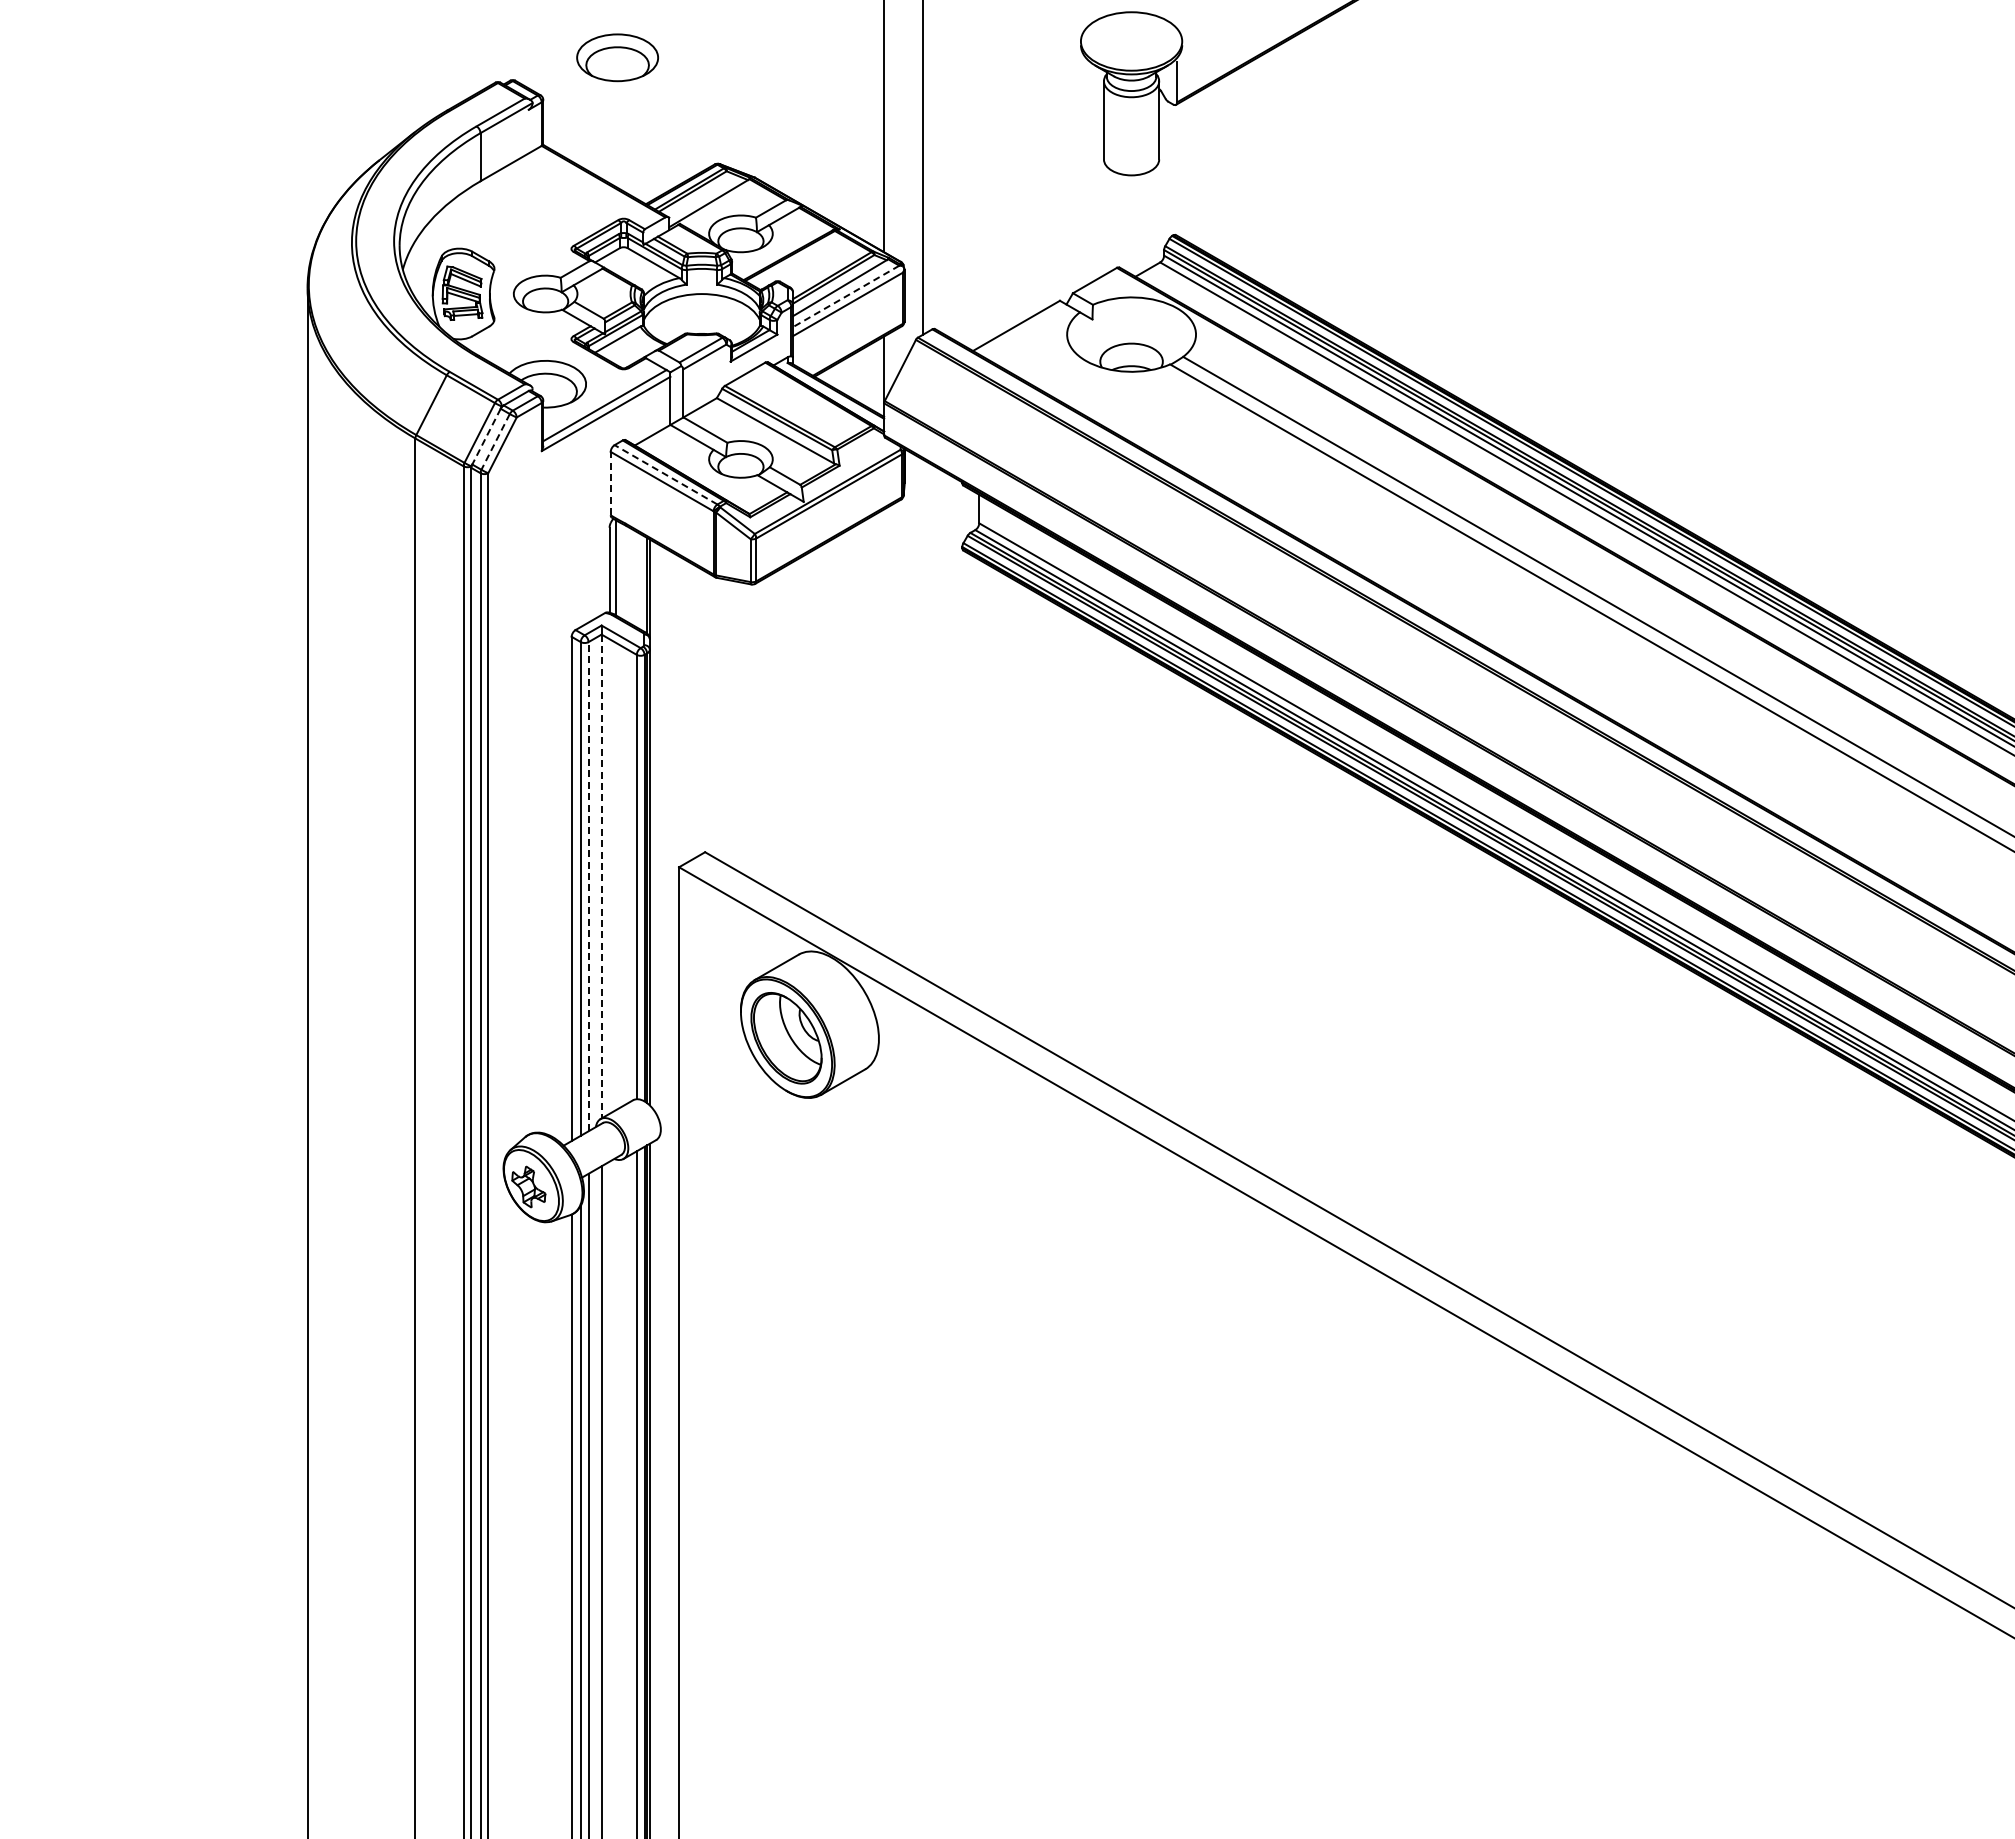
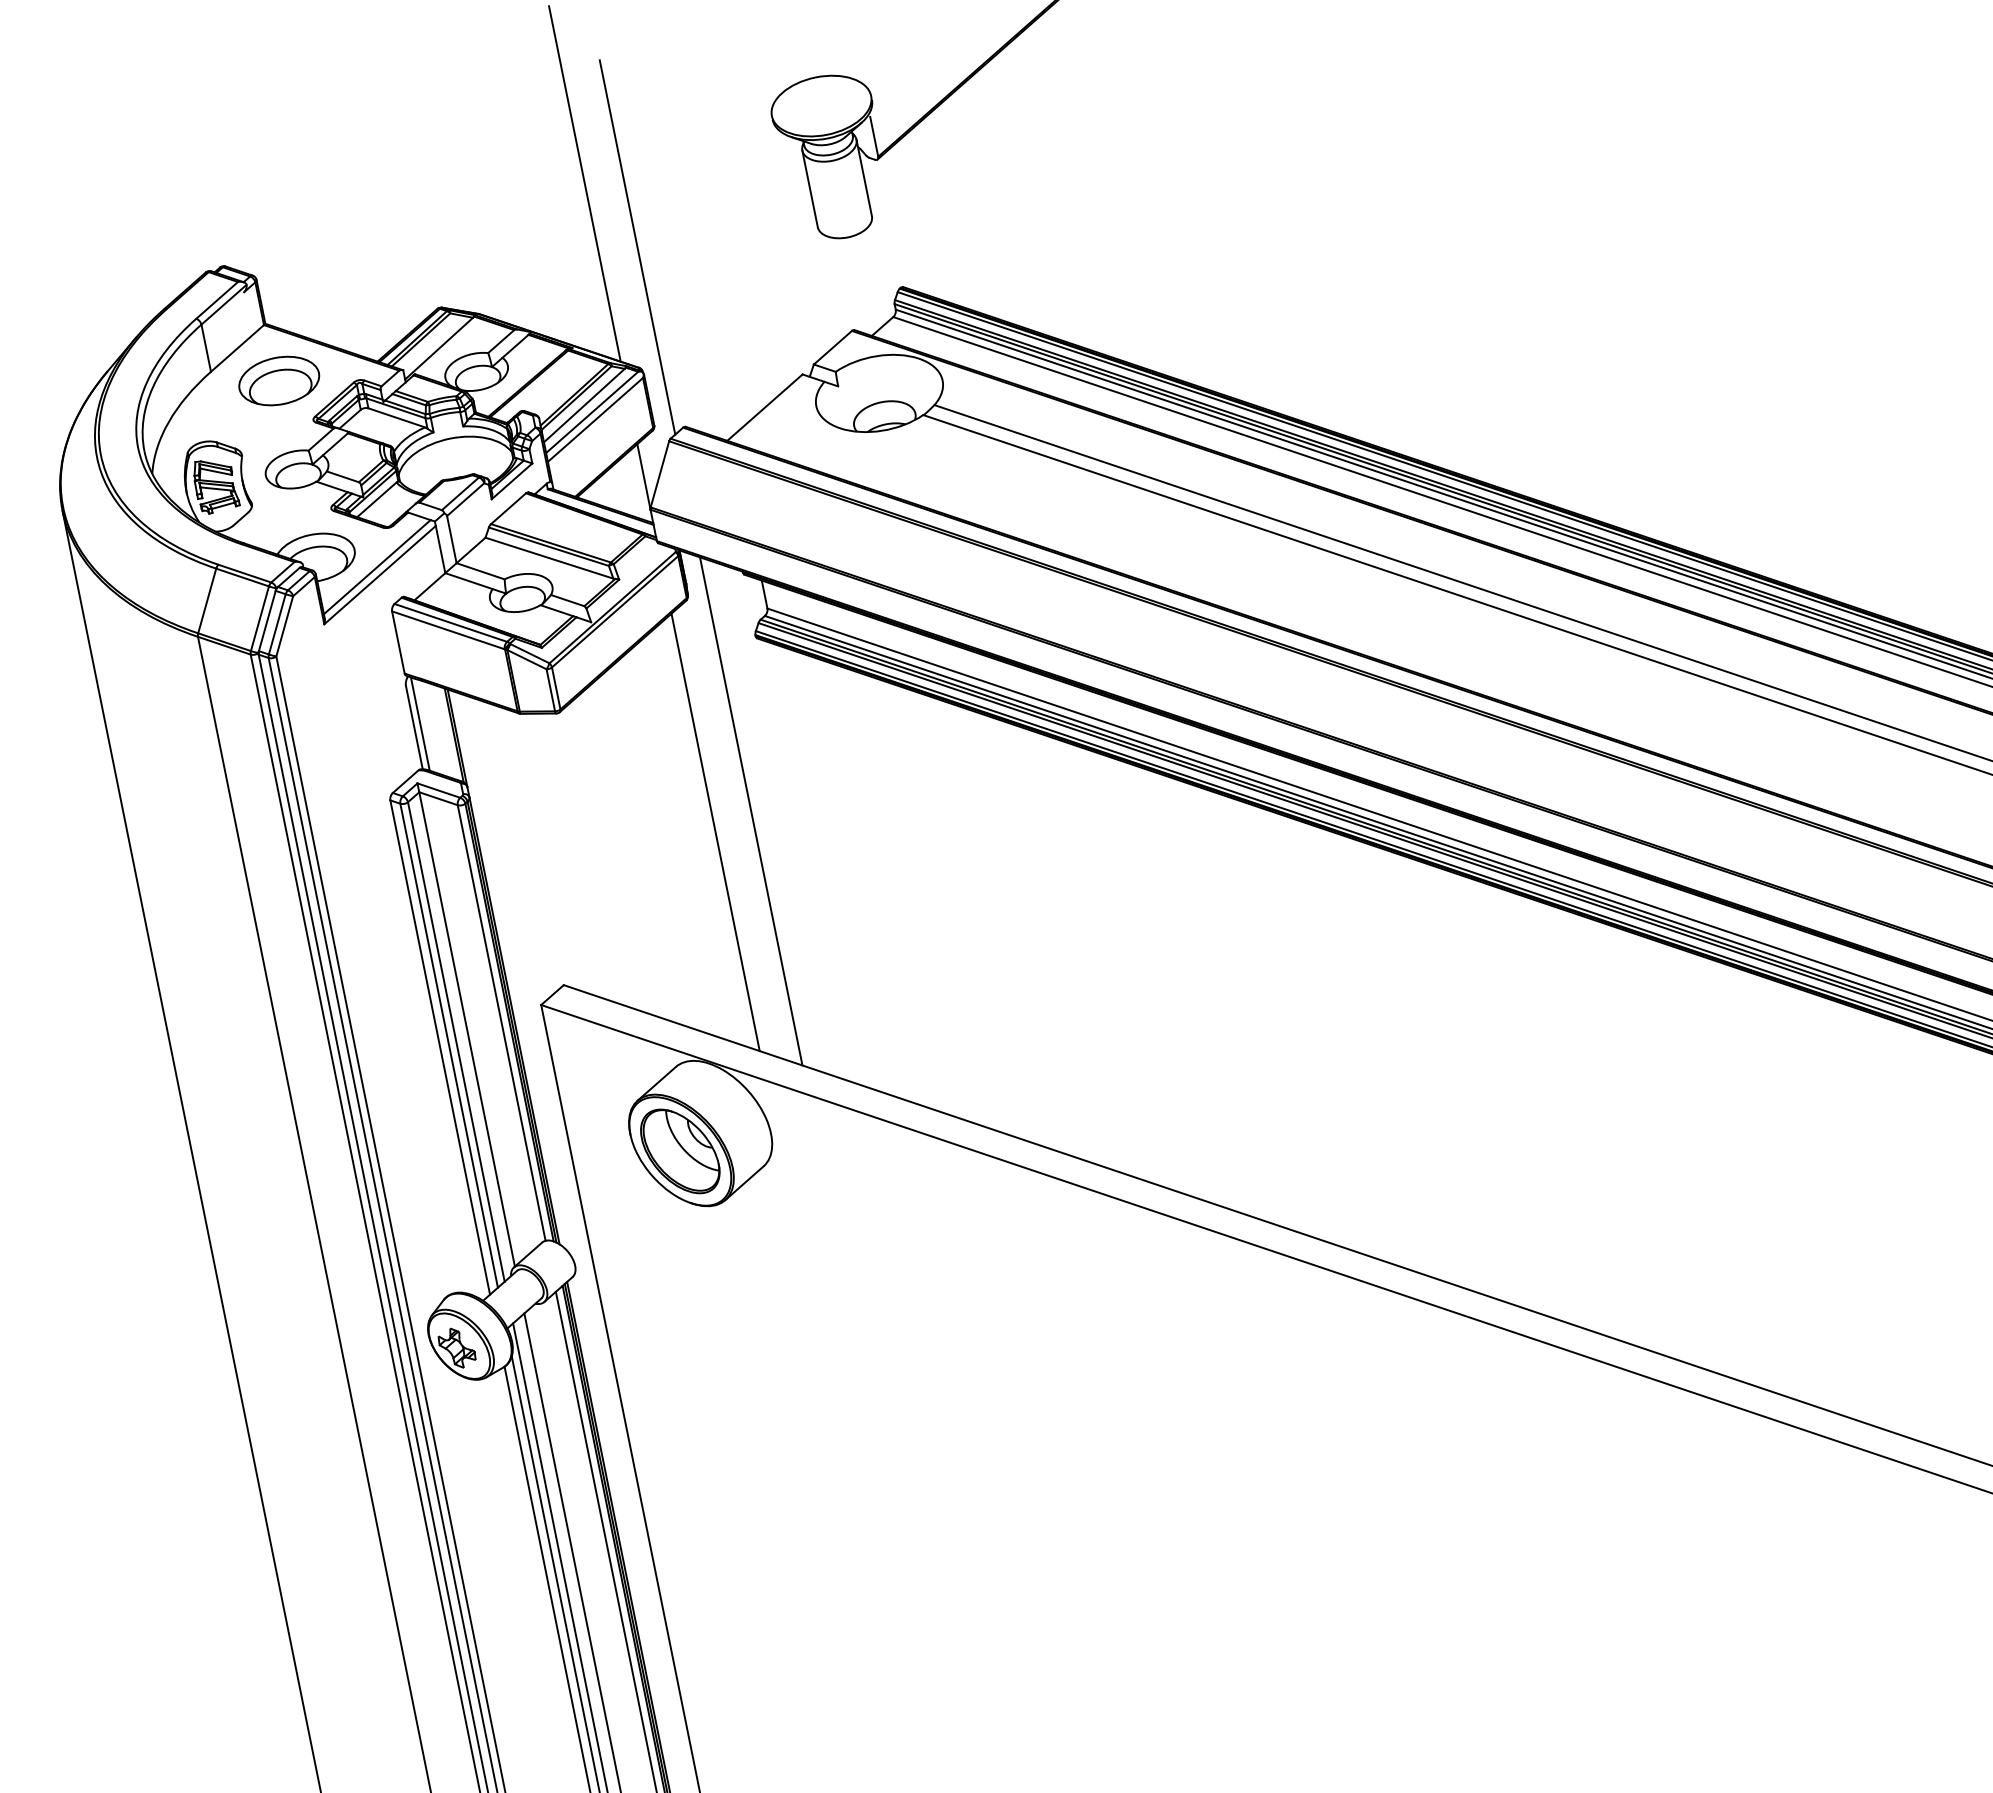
part: (617, 57) -> (279, 380), moved
line: (845, 296) -> (591, 412), dashed -> solid
line: (486, 437) -> (267, 621), dashed -> solid
line: (495, 442) -> (277, 624), dashed -> solid
line: (665, 474) -> (450, 622), dashed -> solid
line: (610, 483) -> (398, 642), dashed -> solid
line: (923, 718) -> (751, 810), added
line: (884, 732) -> (715, 832), added
line: (601, 876) -> (466, 1029), dashed -> solid
line: (588, 886) -> (456, 1041), dashed -> solid

